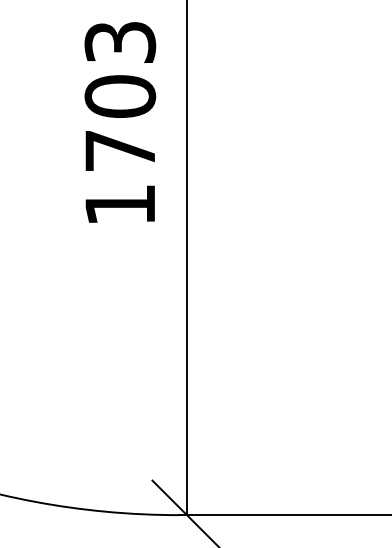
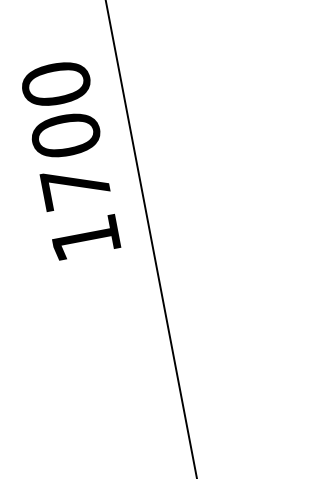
text: (120, 42) -> (56, 84), 1703 -> 1700

